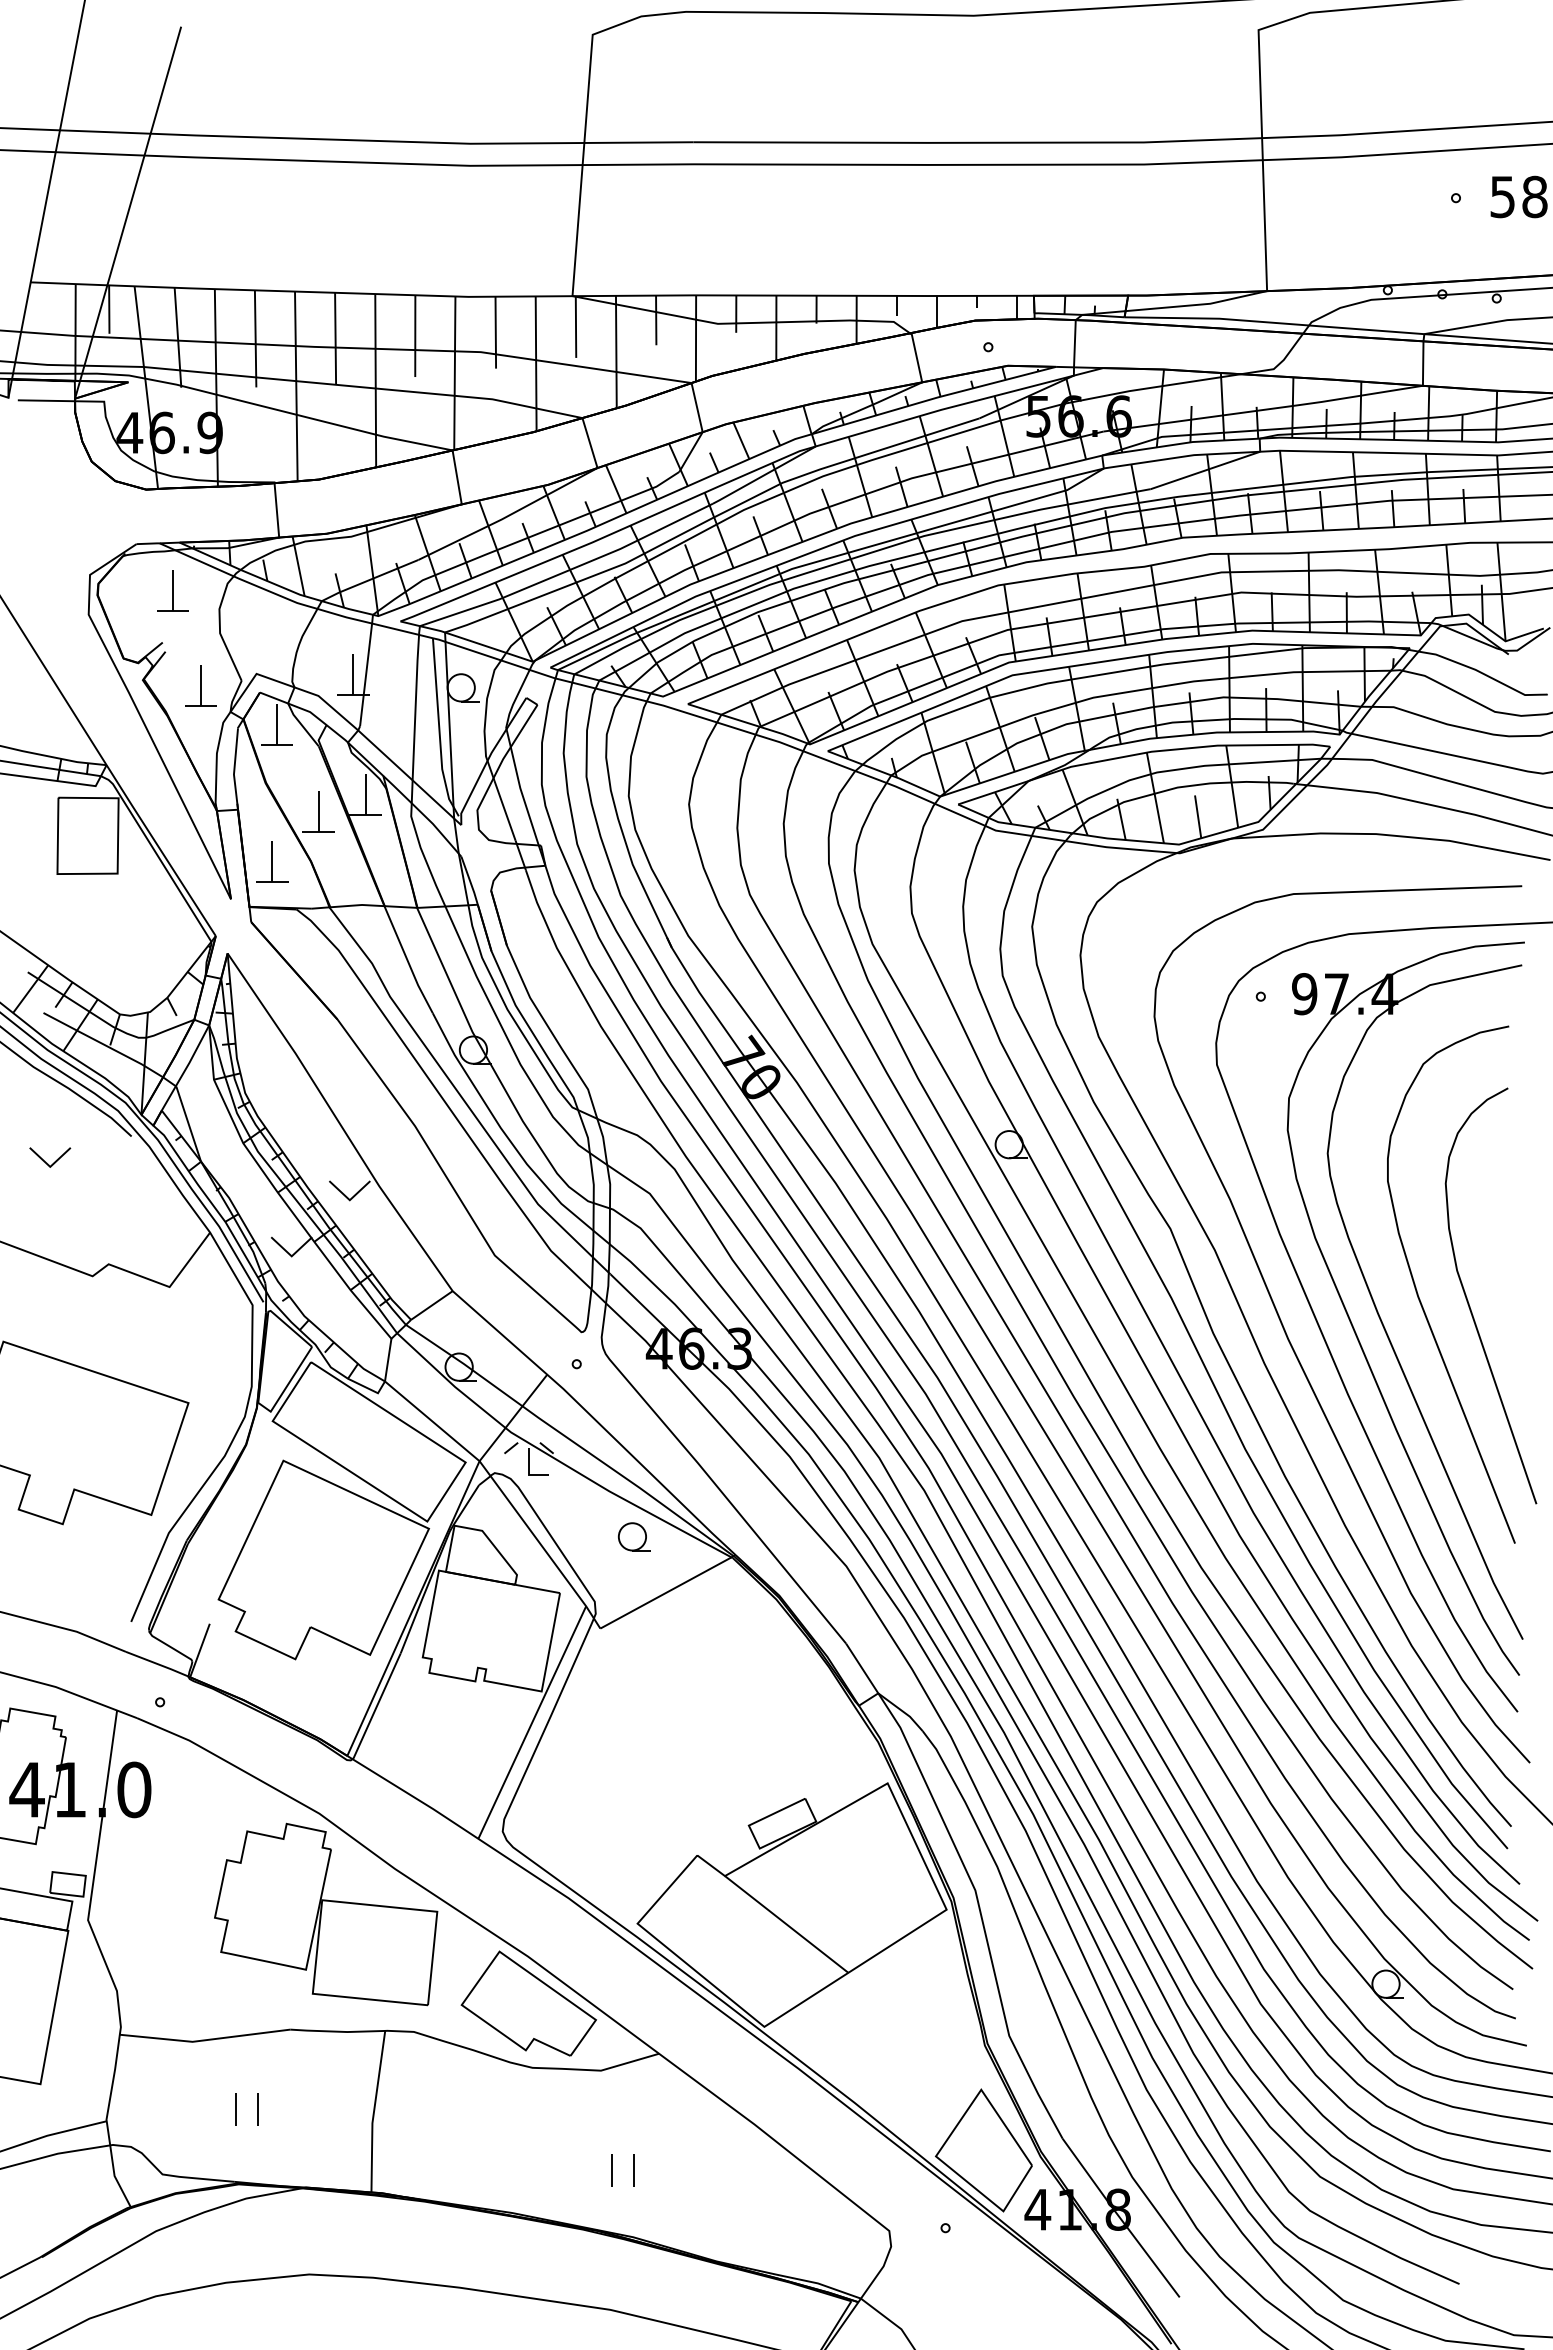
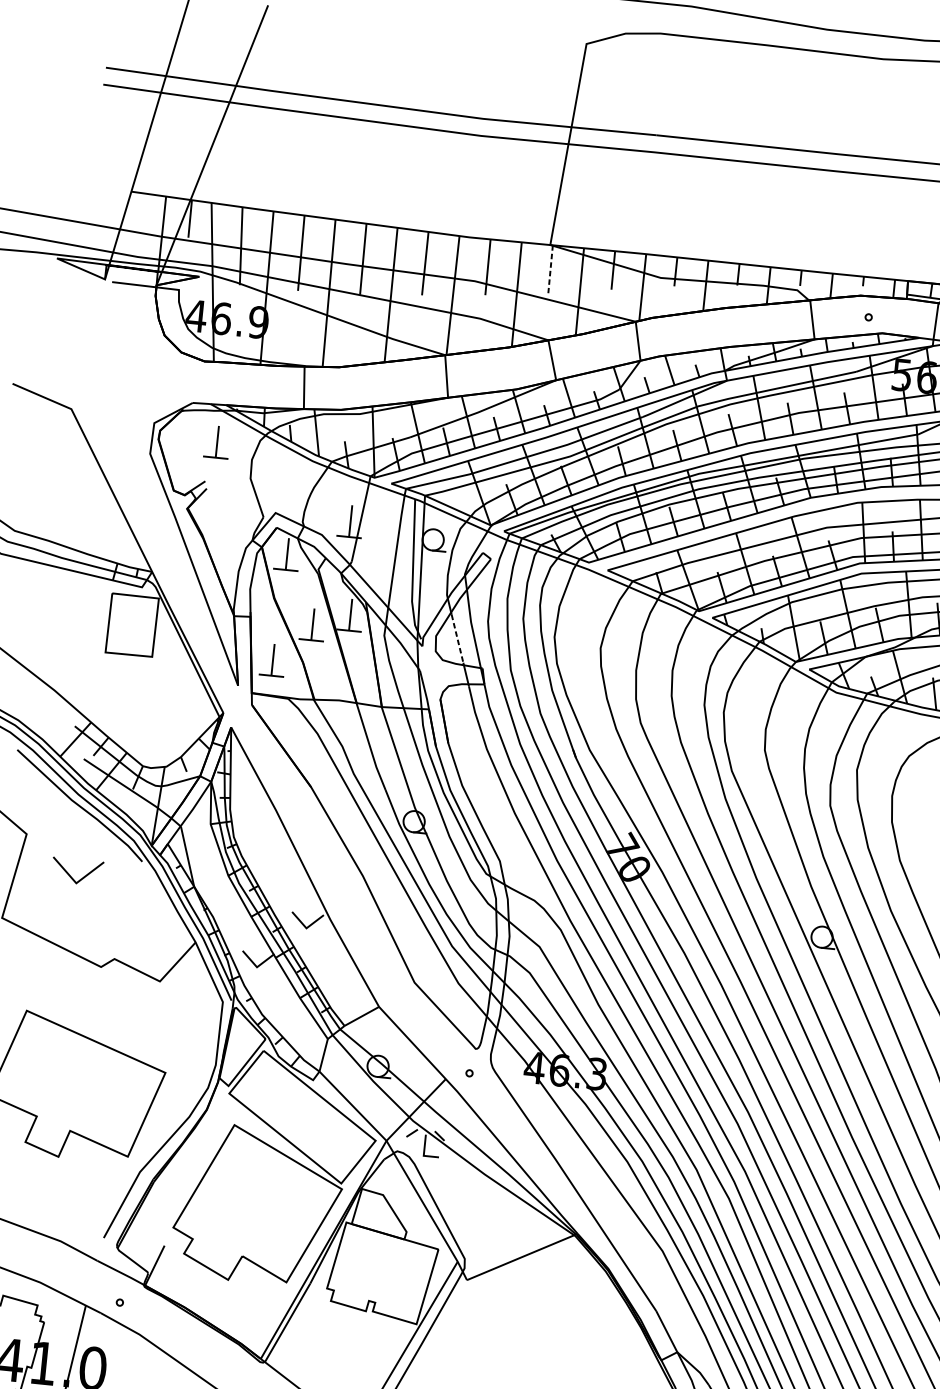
line: (576, 327) -> (550, 269), solid -> dashed
part: (200, 685) -> (231, 517), removed
line: (505, 810) -> (457, 638), solid -> dashed
part: (50, 1157) -> (77, 871), size x1.6
part: (634, 1536) -> (500, 1211), removed

